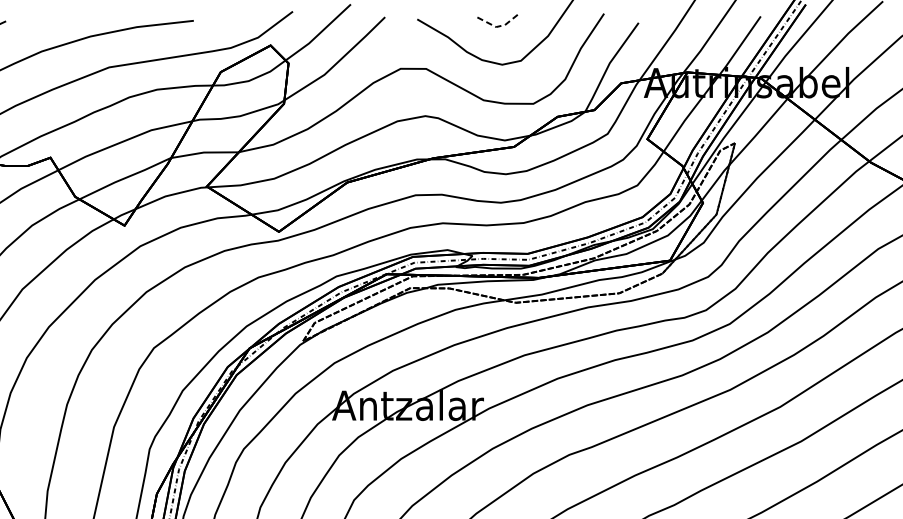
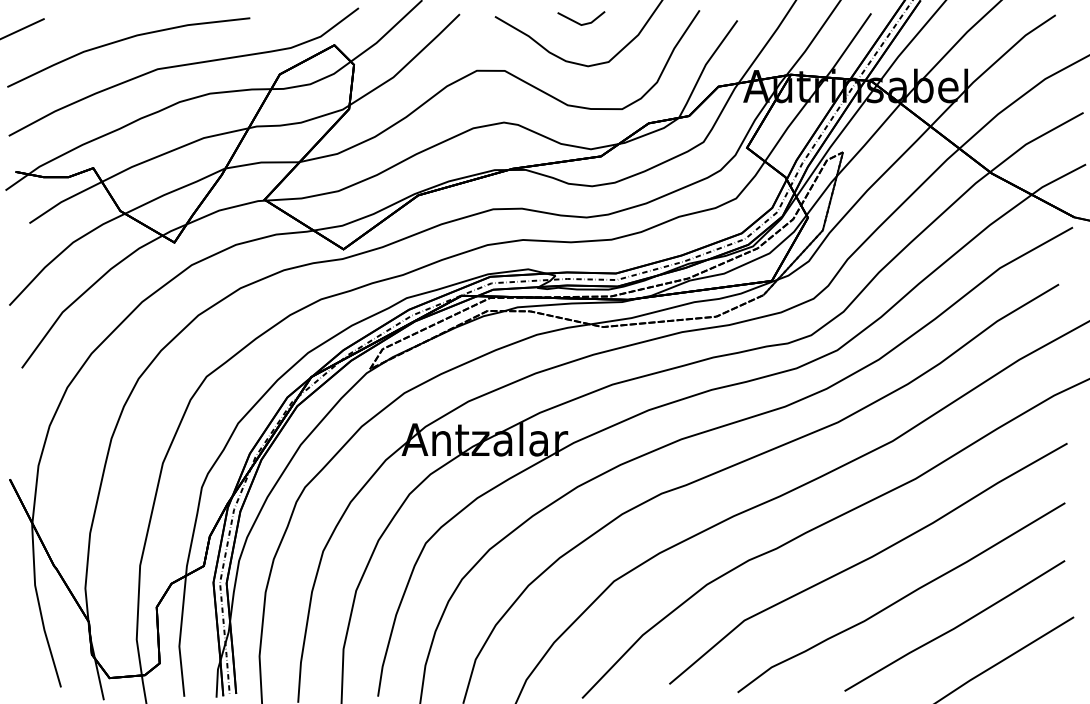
line: (497, 26) -> (582, 24), dashed -> solid

